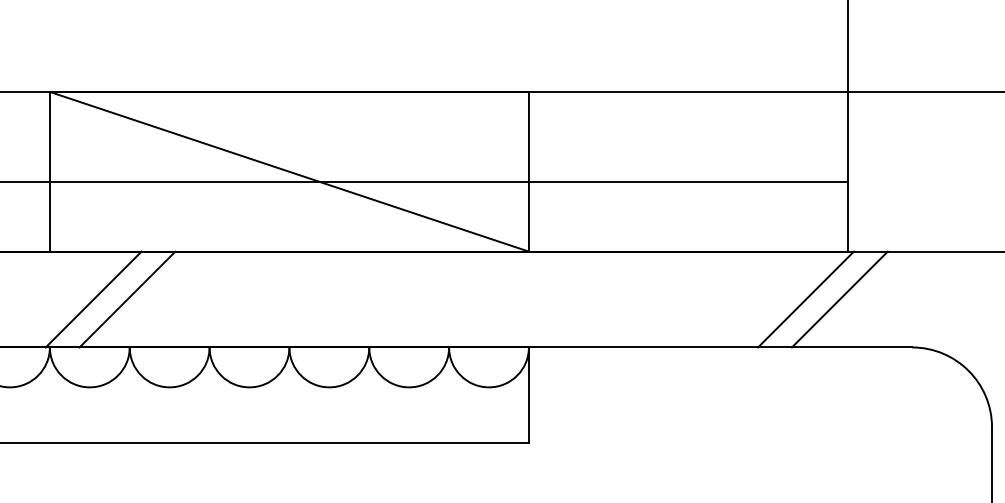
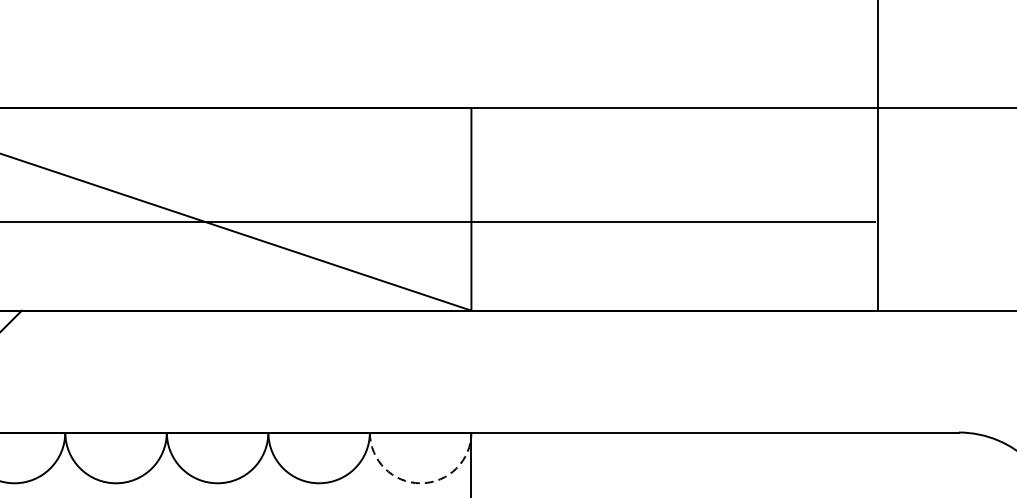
line: (805, 299) -> (823, 371), removed
line: (839, 299) -> (866, 371), removed
arc: (489, 387) -> (421, 483), solid -> dashed

